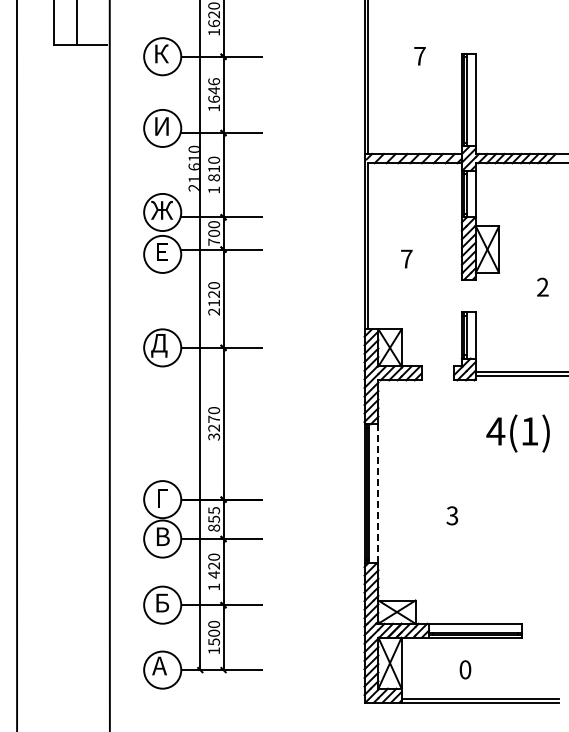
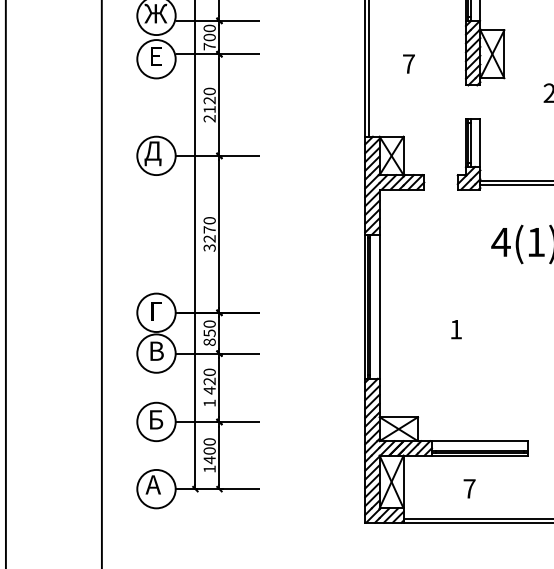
line: (378, 493) -> (379, 306), dashed -> solid
text: (213, 510) -> (209, 324), 855 -> 850
text: (452, 515) -> (456, 329), 3 -> 1
text: (214, 641) -> (210, 459), 1500 -> 1400
text: (465, 669) -> (469, 488), 0 -> 7

